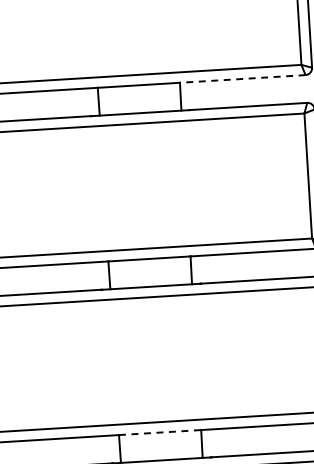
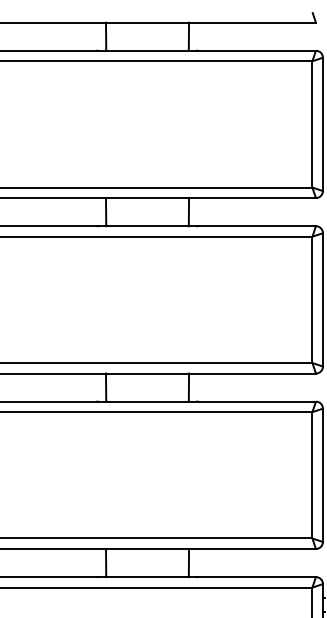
line: (242, 79) -> (252, 198), dashed -> solid
line: (160, 433) -> (147, 549), dashed -> solid

